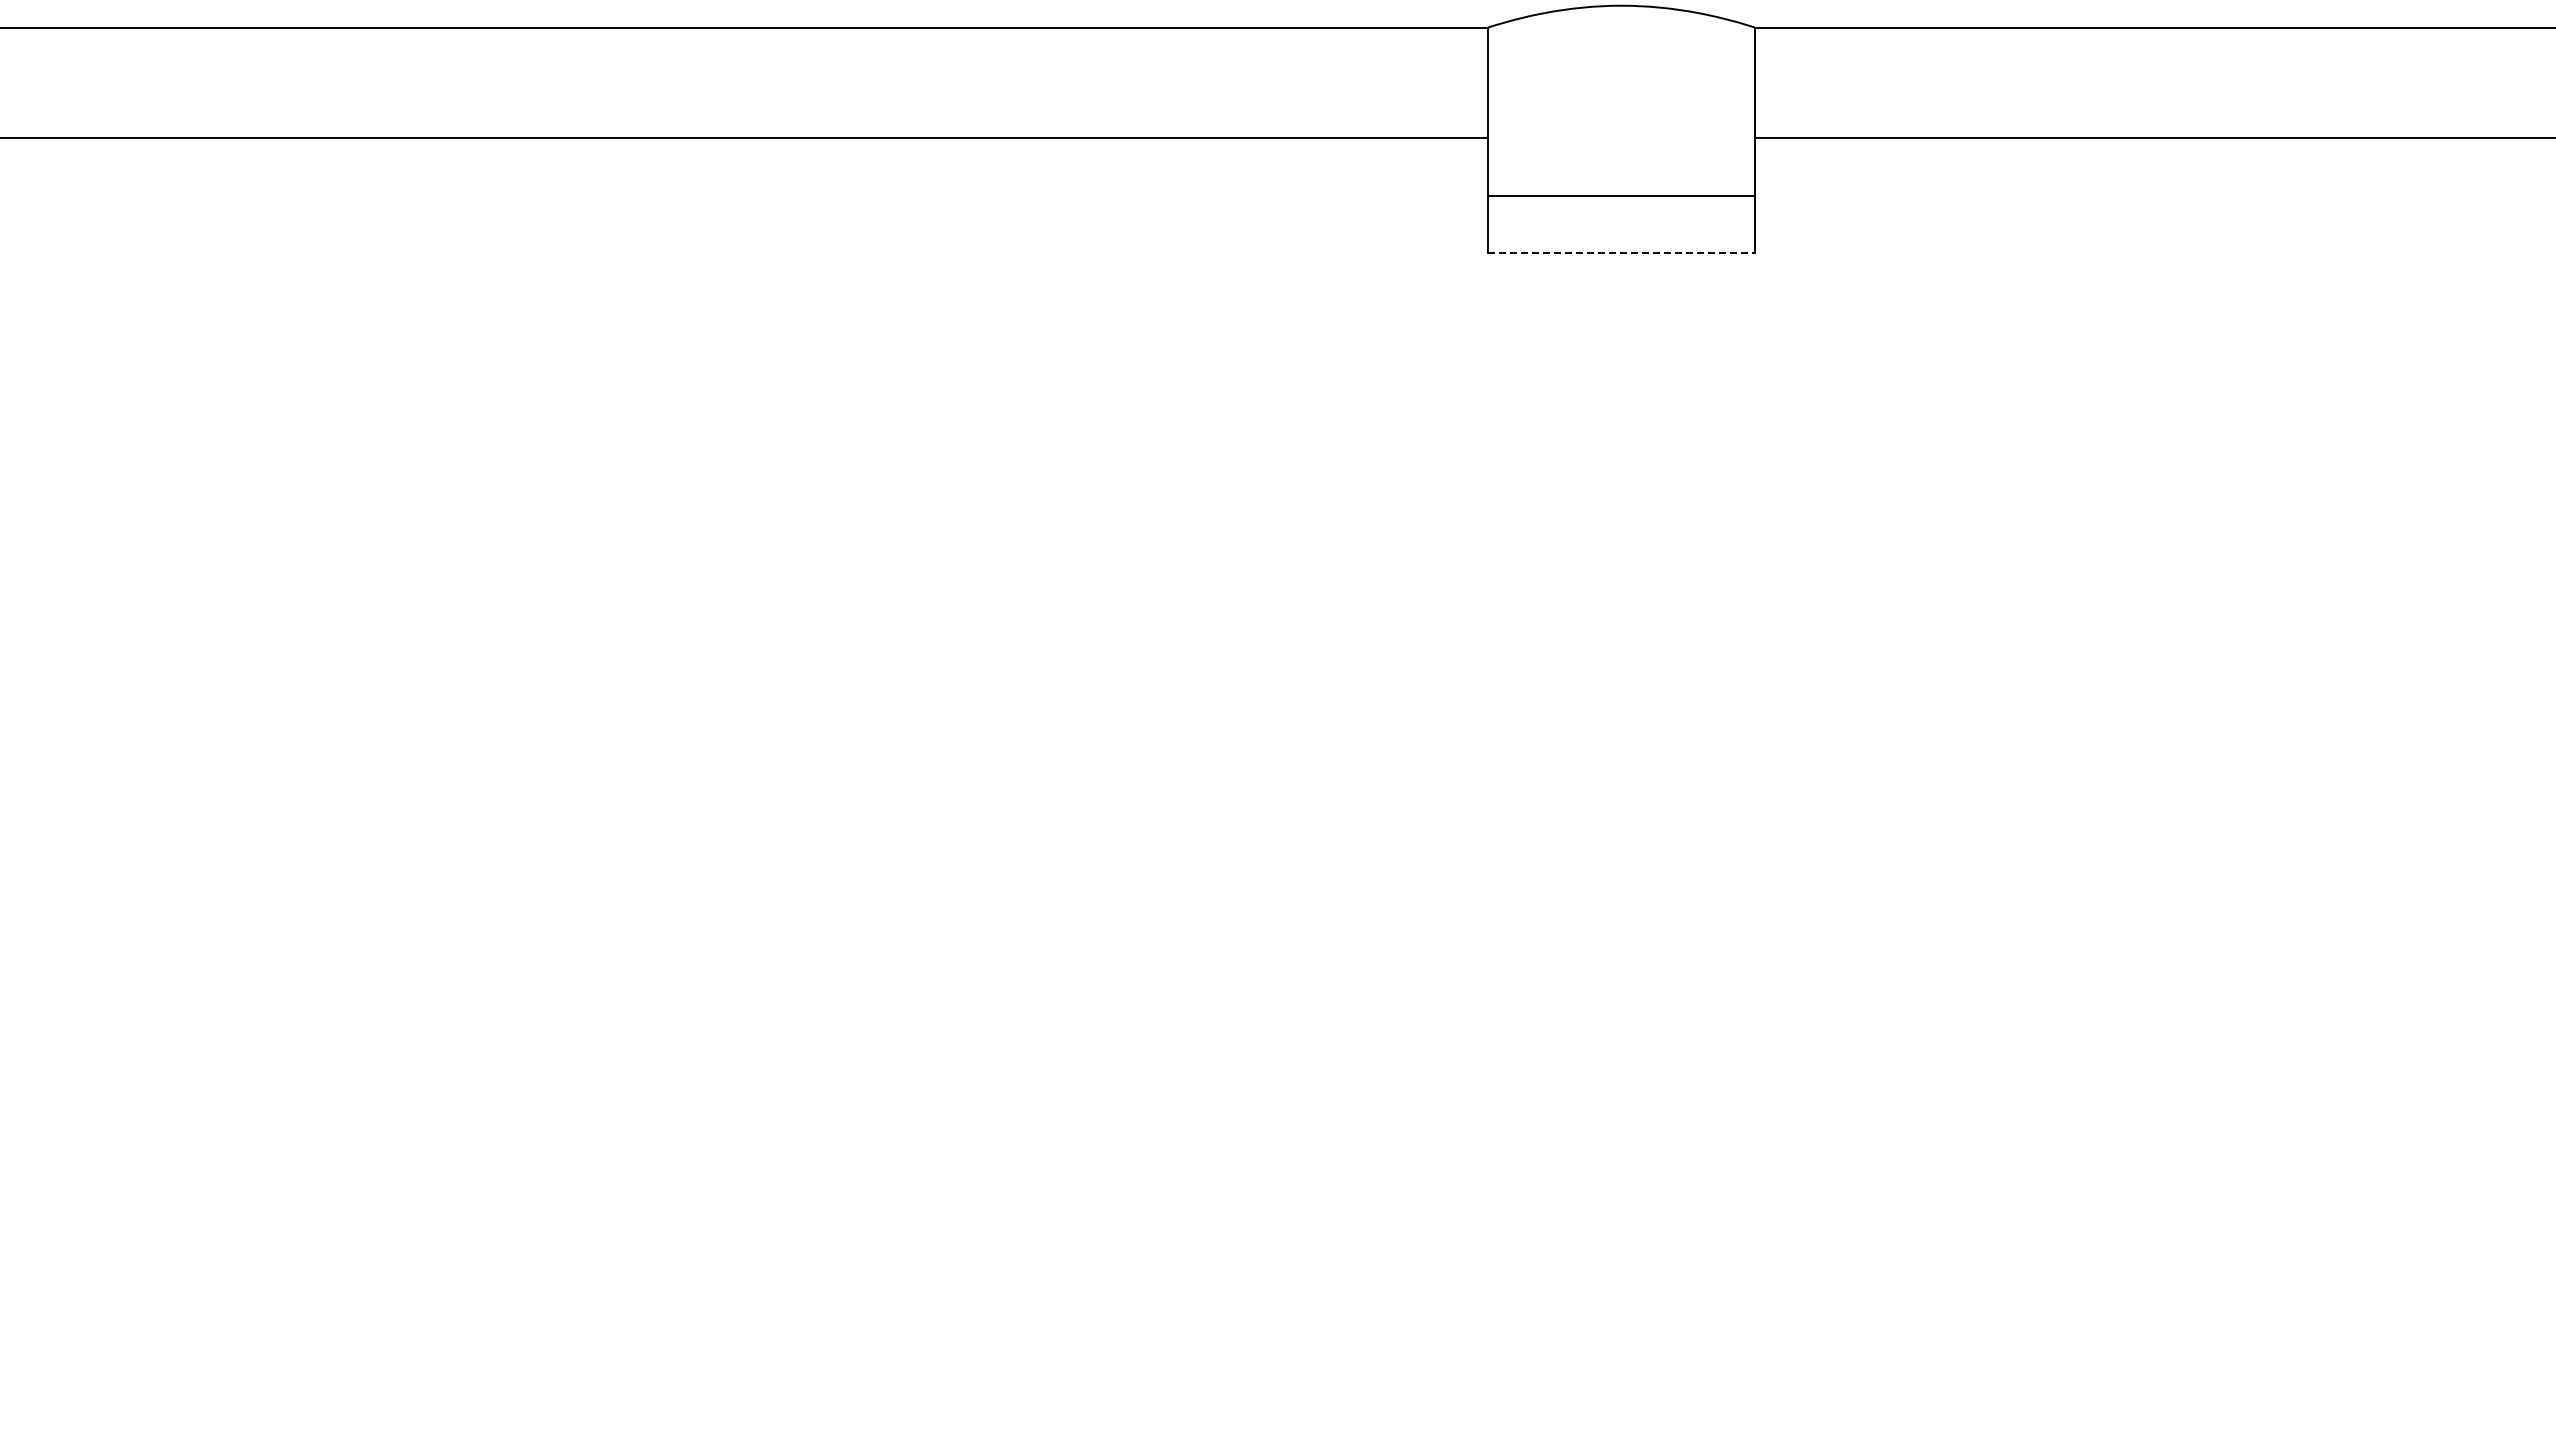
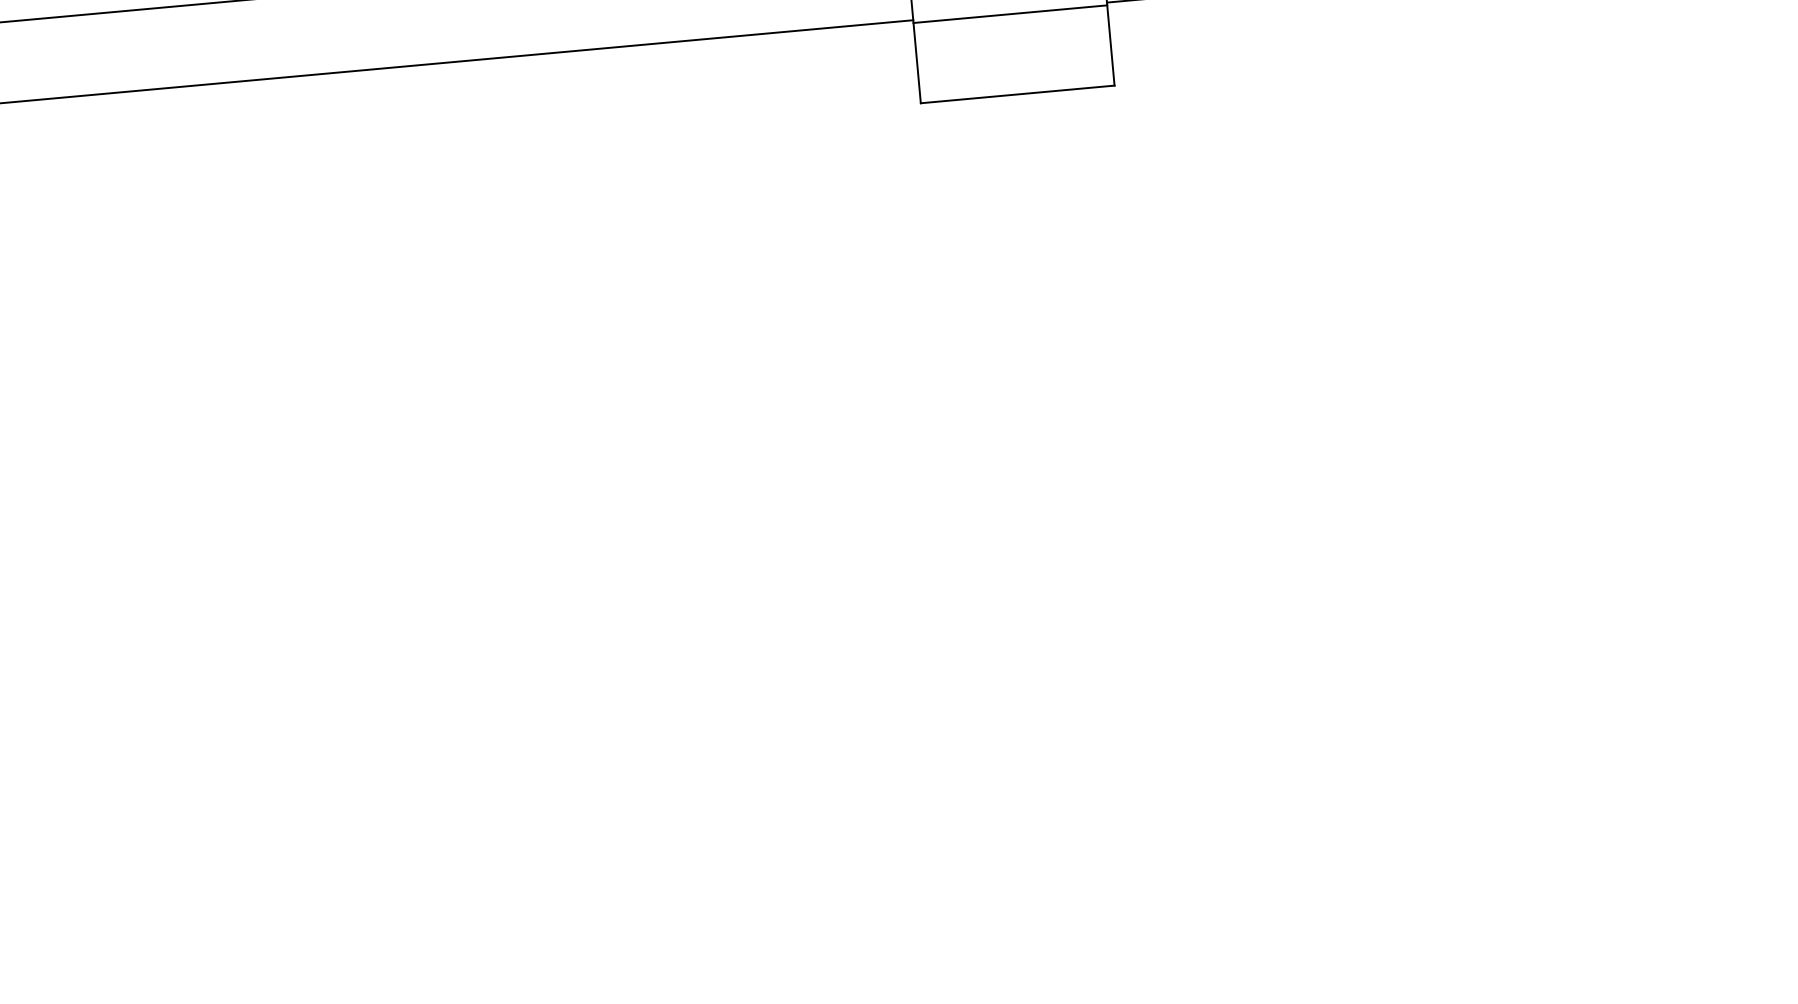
line: (1621, 195) -> (1010, 13), moved
line: (1622, 252) -> (1018, 94), dashed -> solid

